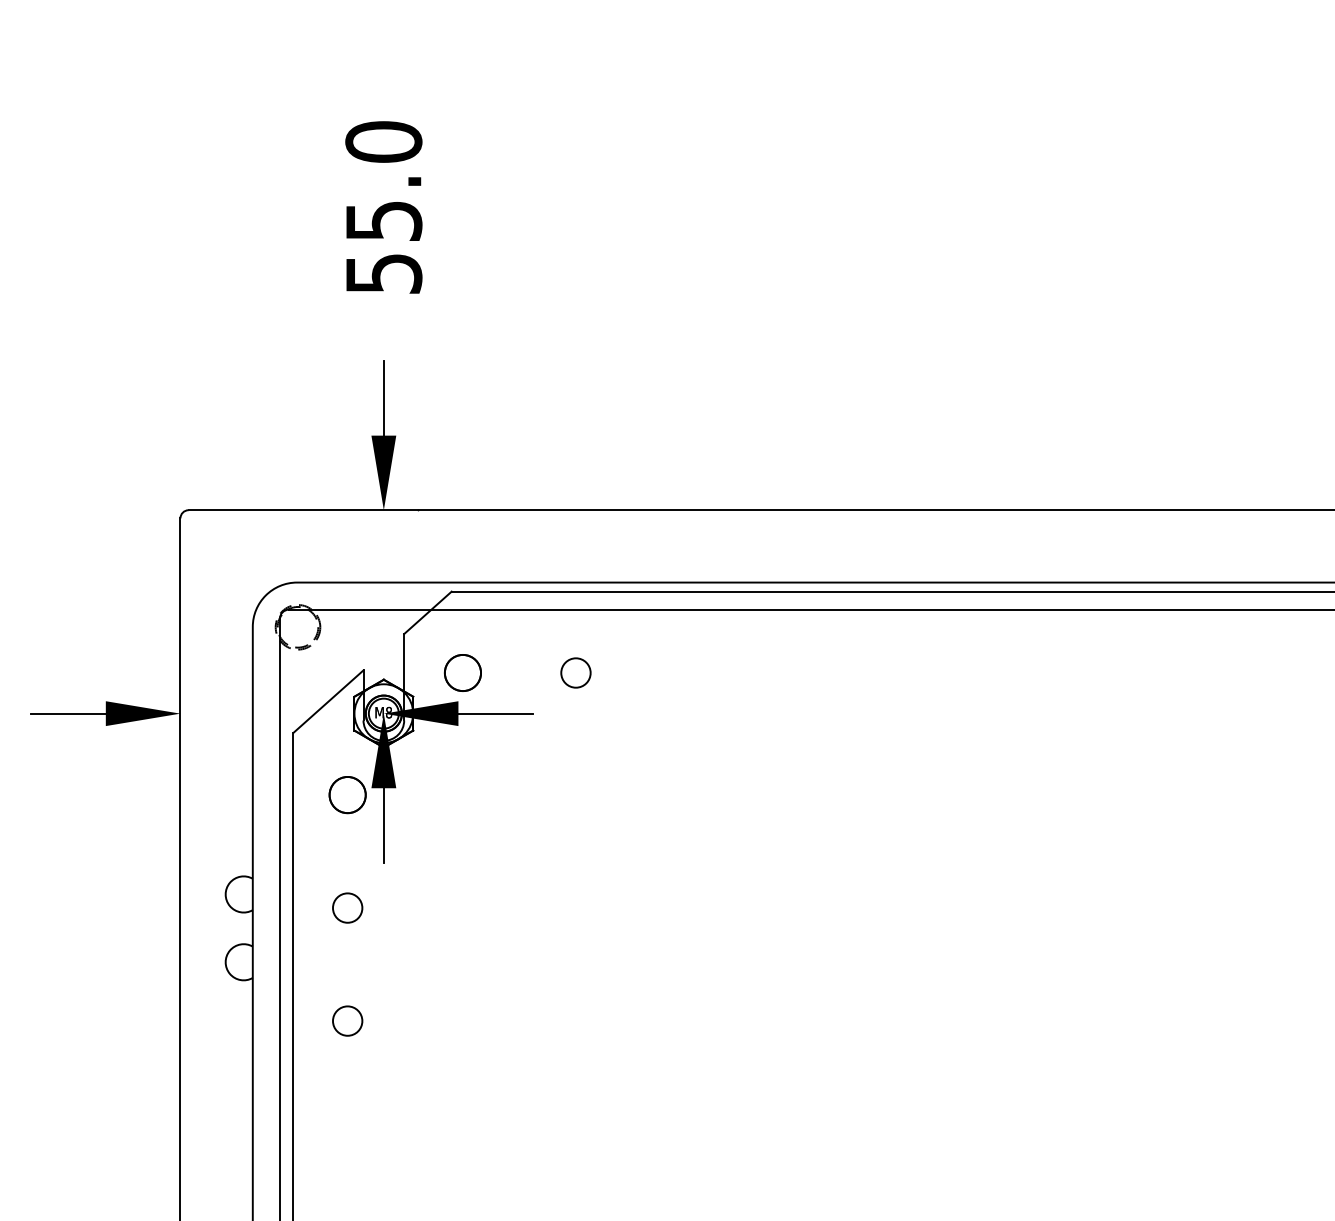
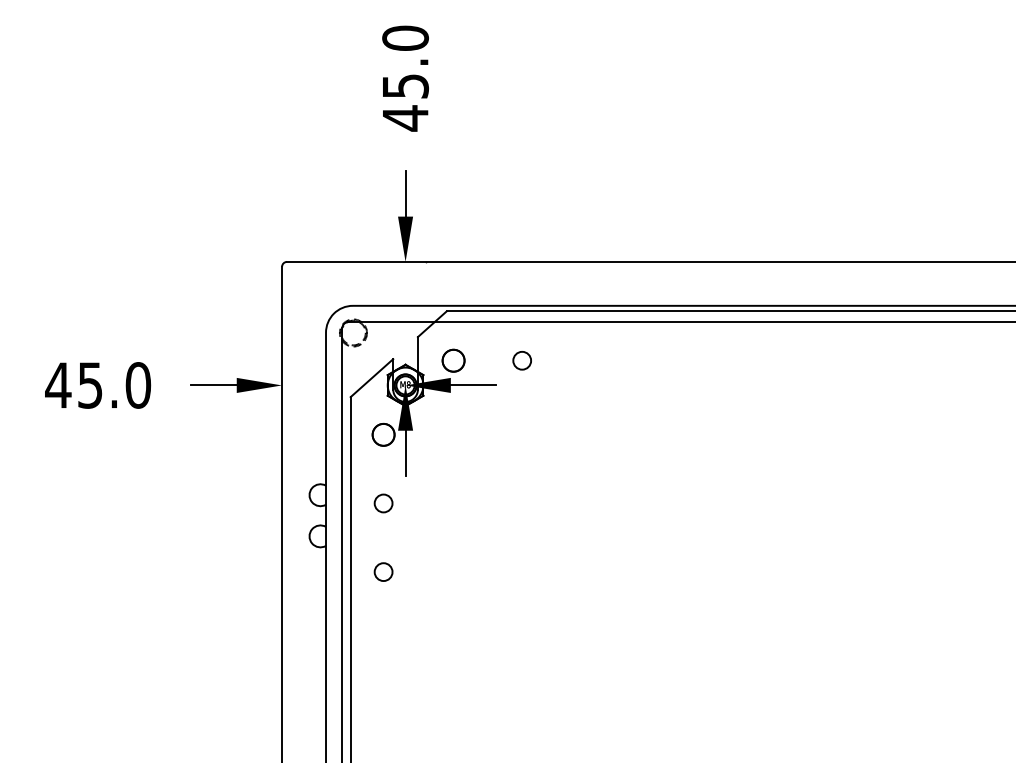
text: (383, 274) -> (405, 118), 55.0 -> 45.0

